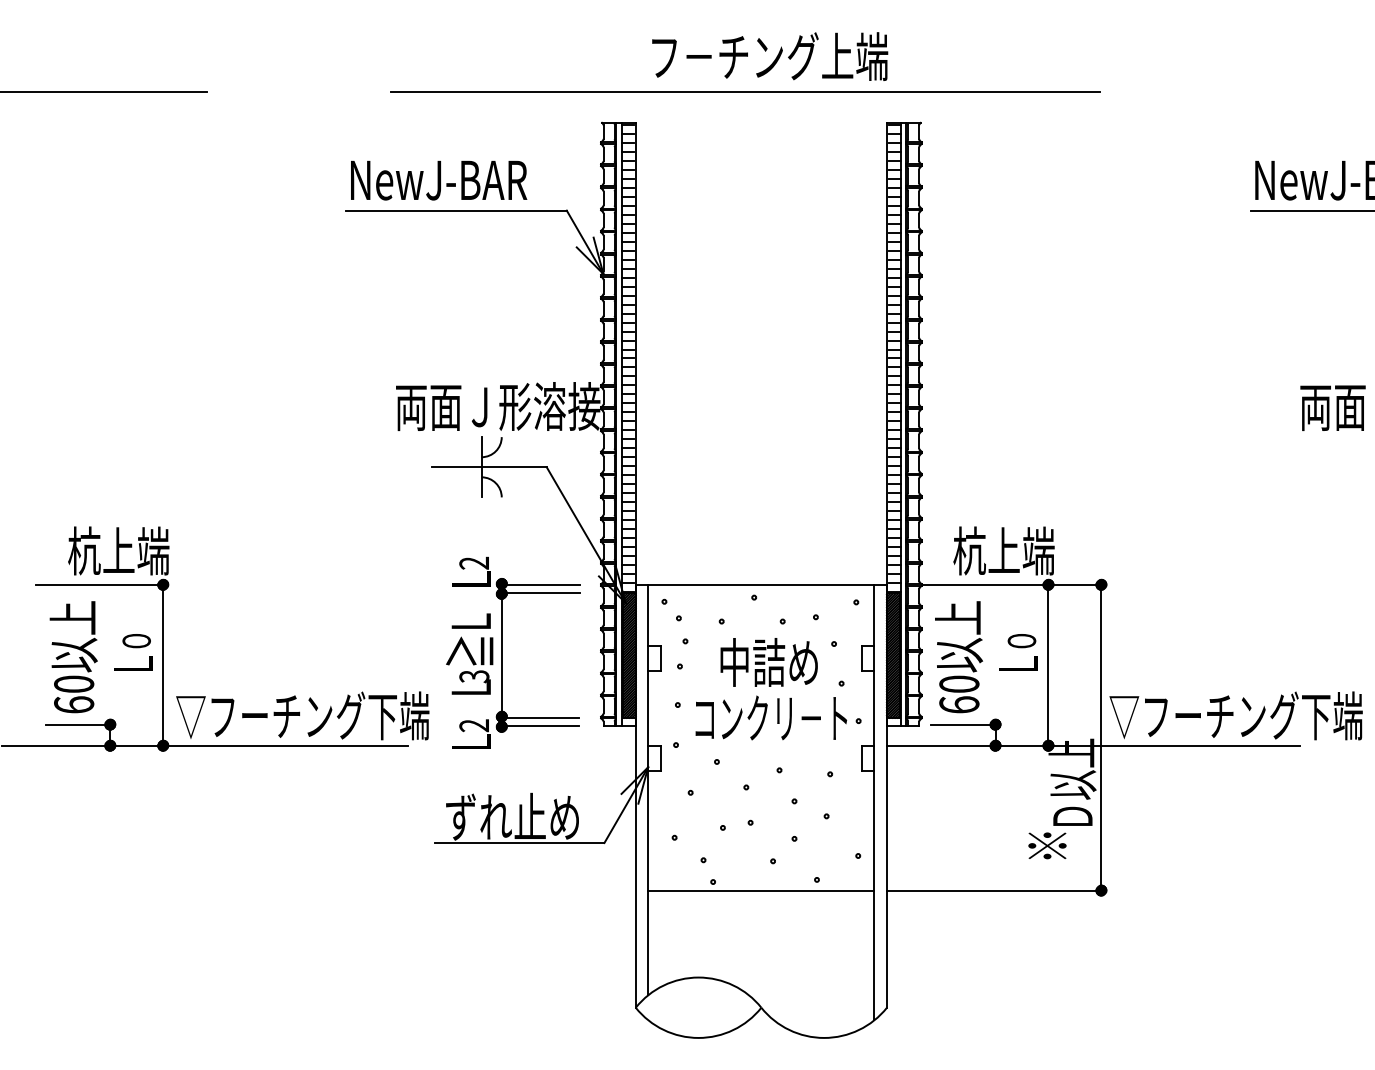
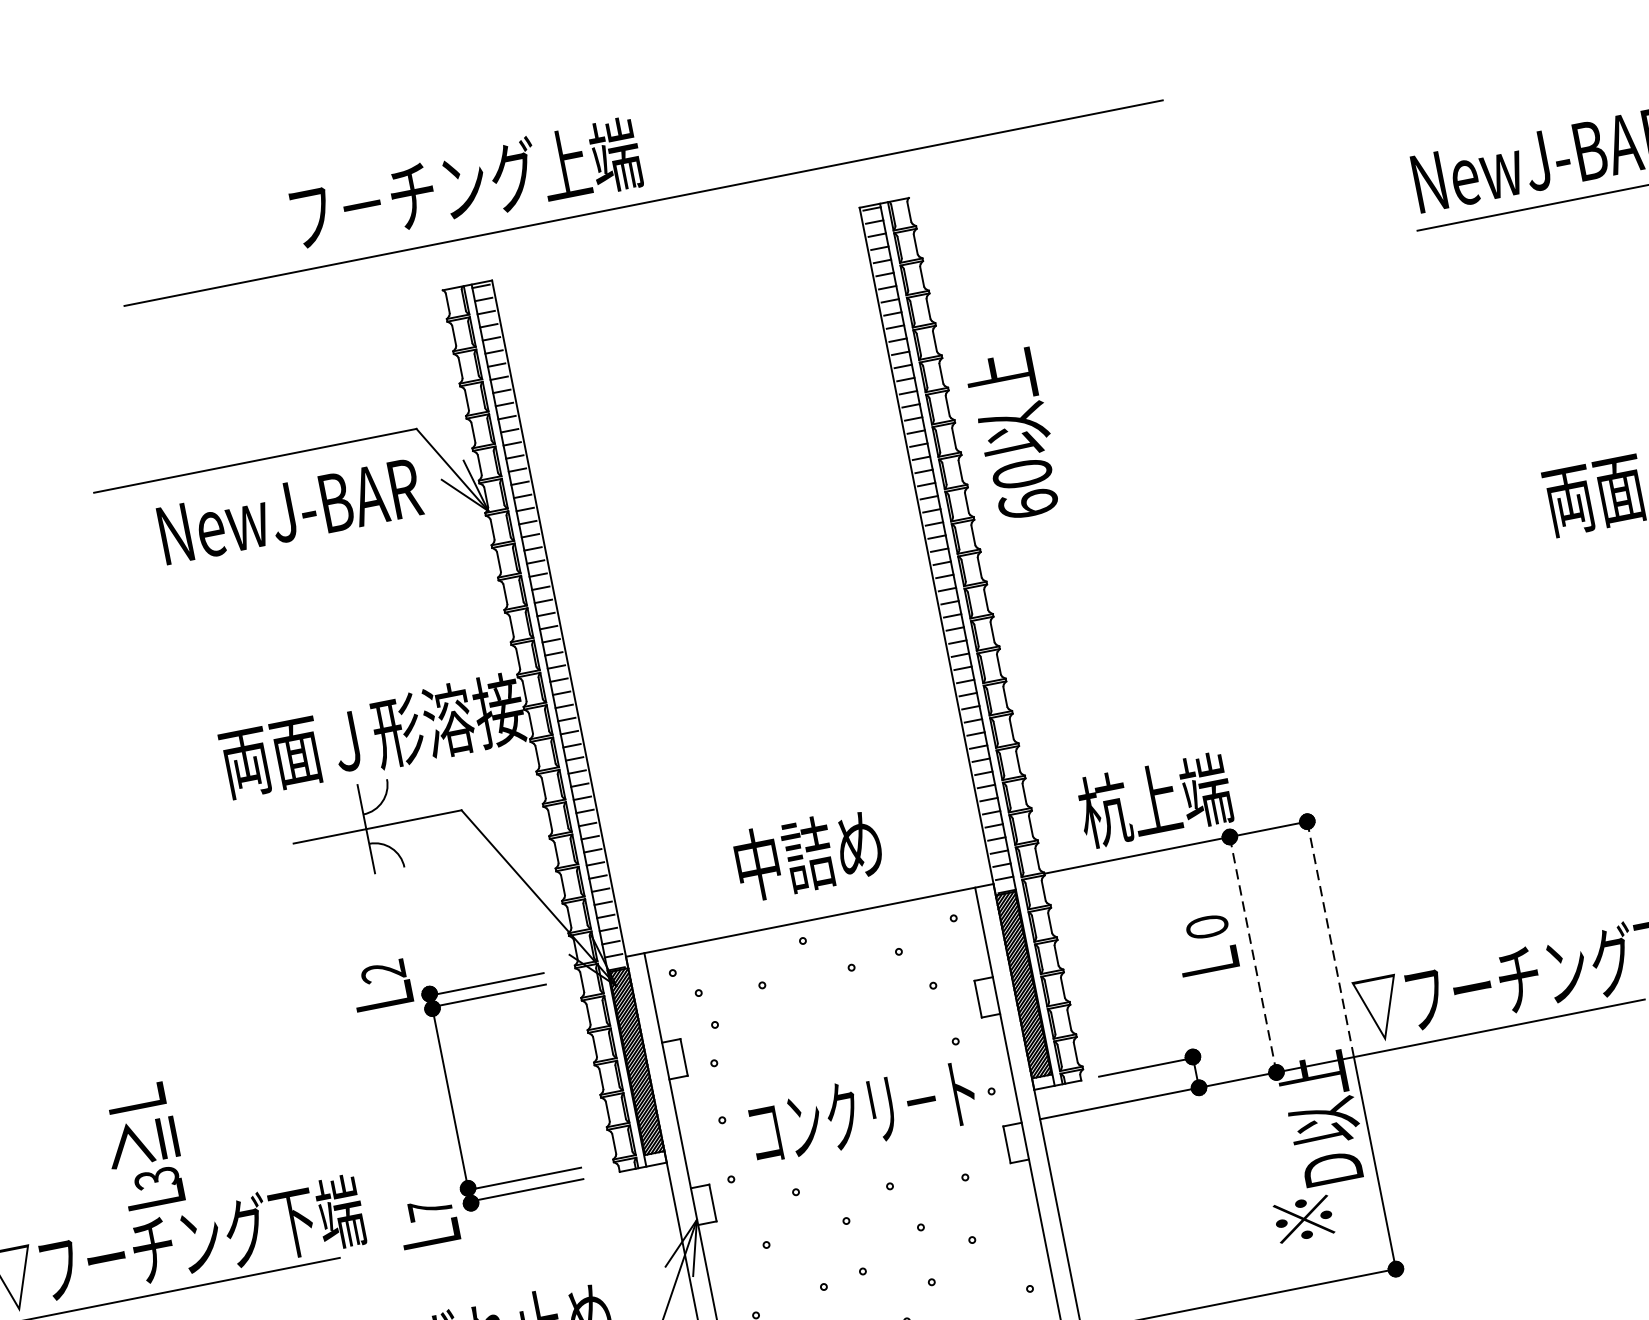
text: (770, 56) -> (466, 184), moved
text: (439, 180) -> (290, 511), moved
text: (469, 653) -> (142, 1145), moved
text: (958, 657) -> (1013, 435), moved
text: (768, 662) -> (807, 854), moved
line: (1048, 665) -> (1253, 955), solid -> dashed
line: (1101, 665) -> (1330, 939), solid -> dashed
text: (473, 725) -> (429, 1209), 2 -> 7

